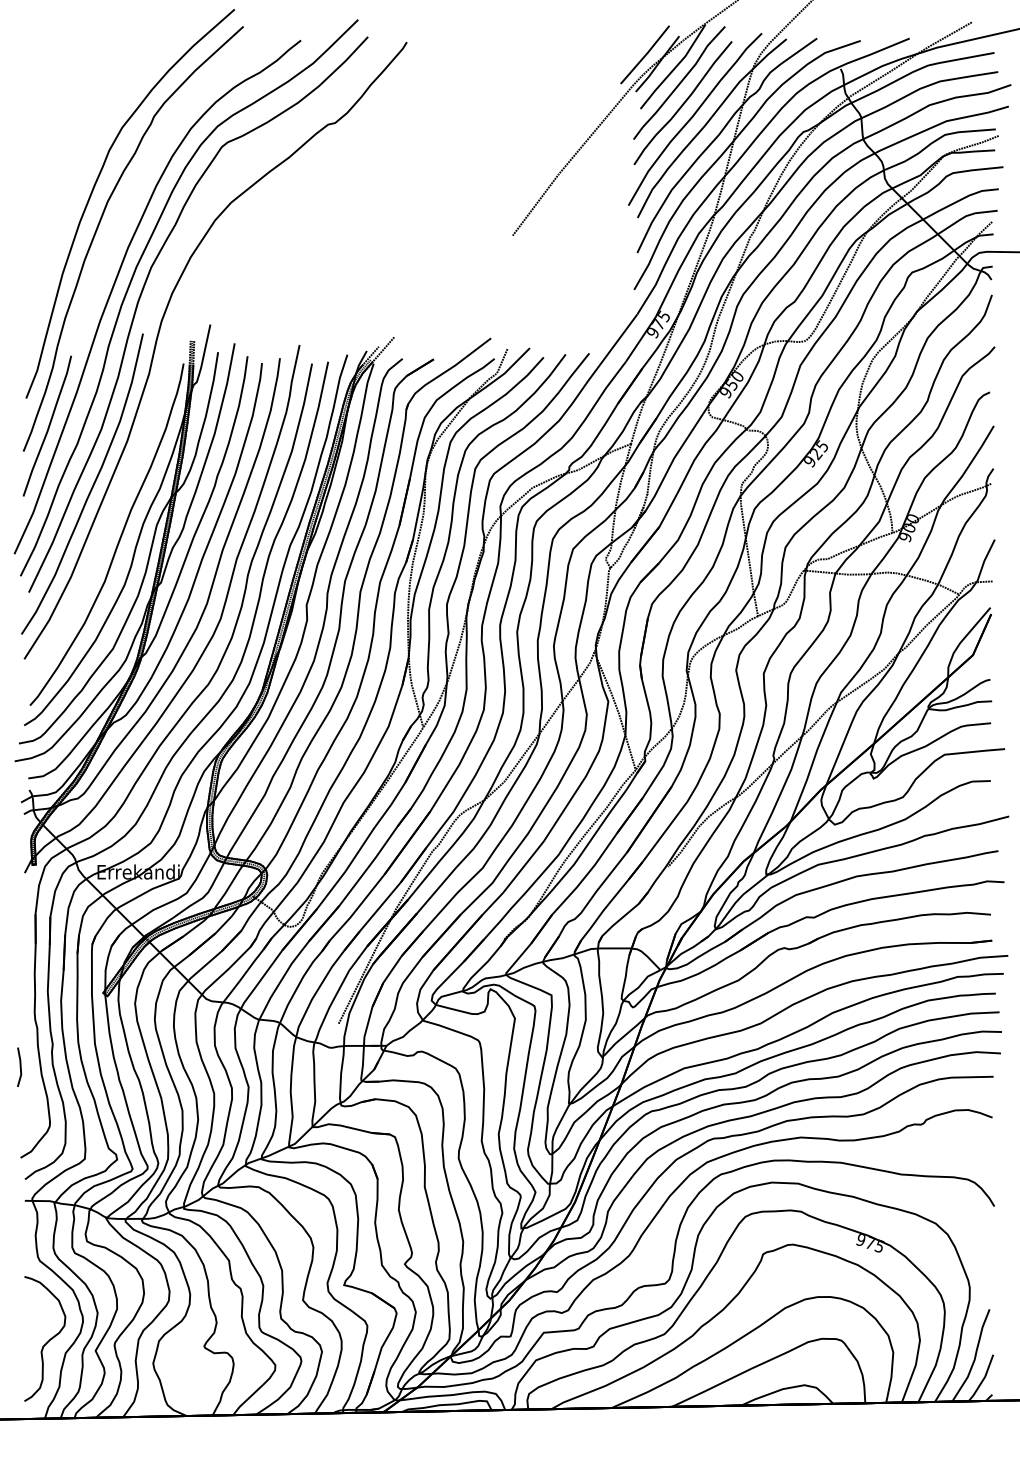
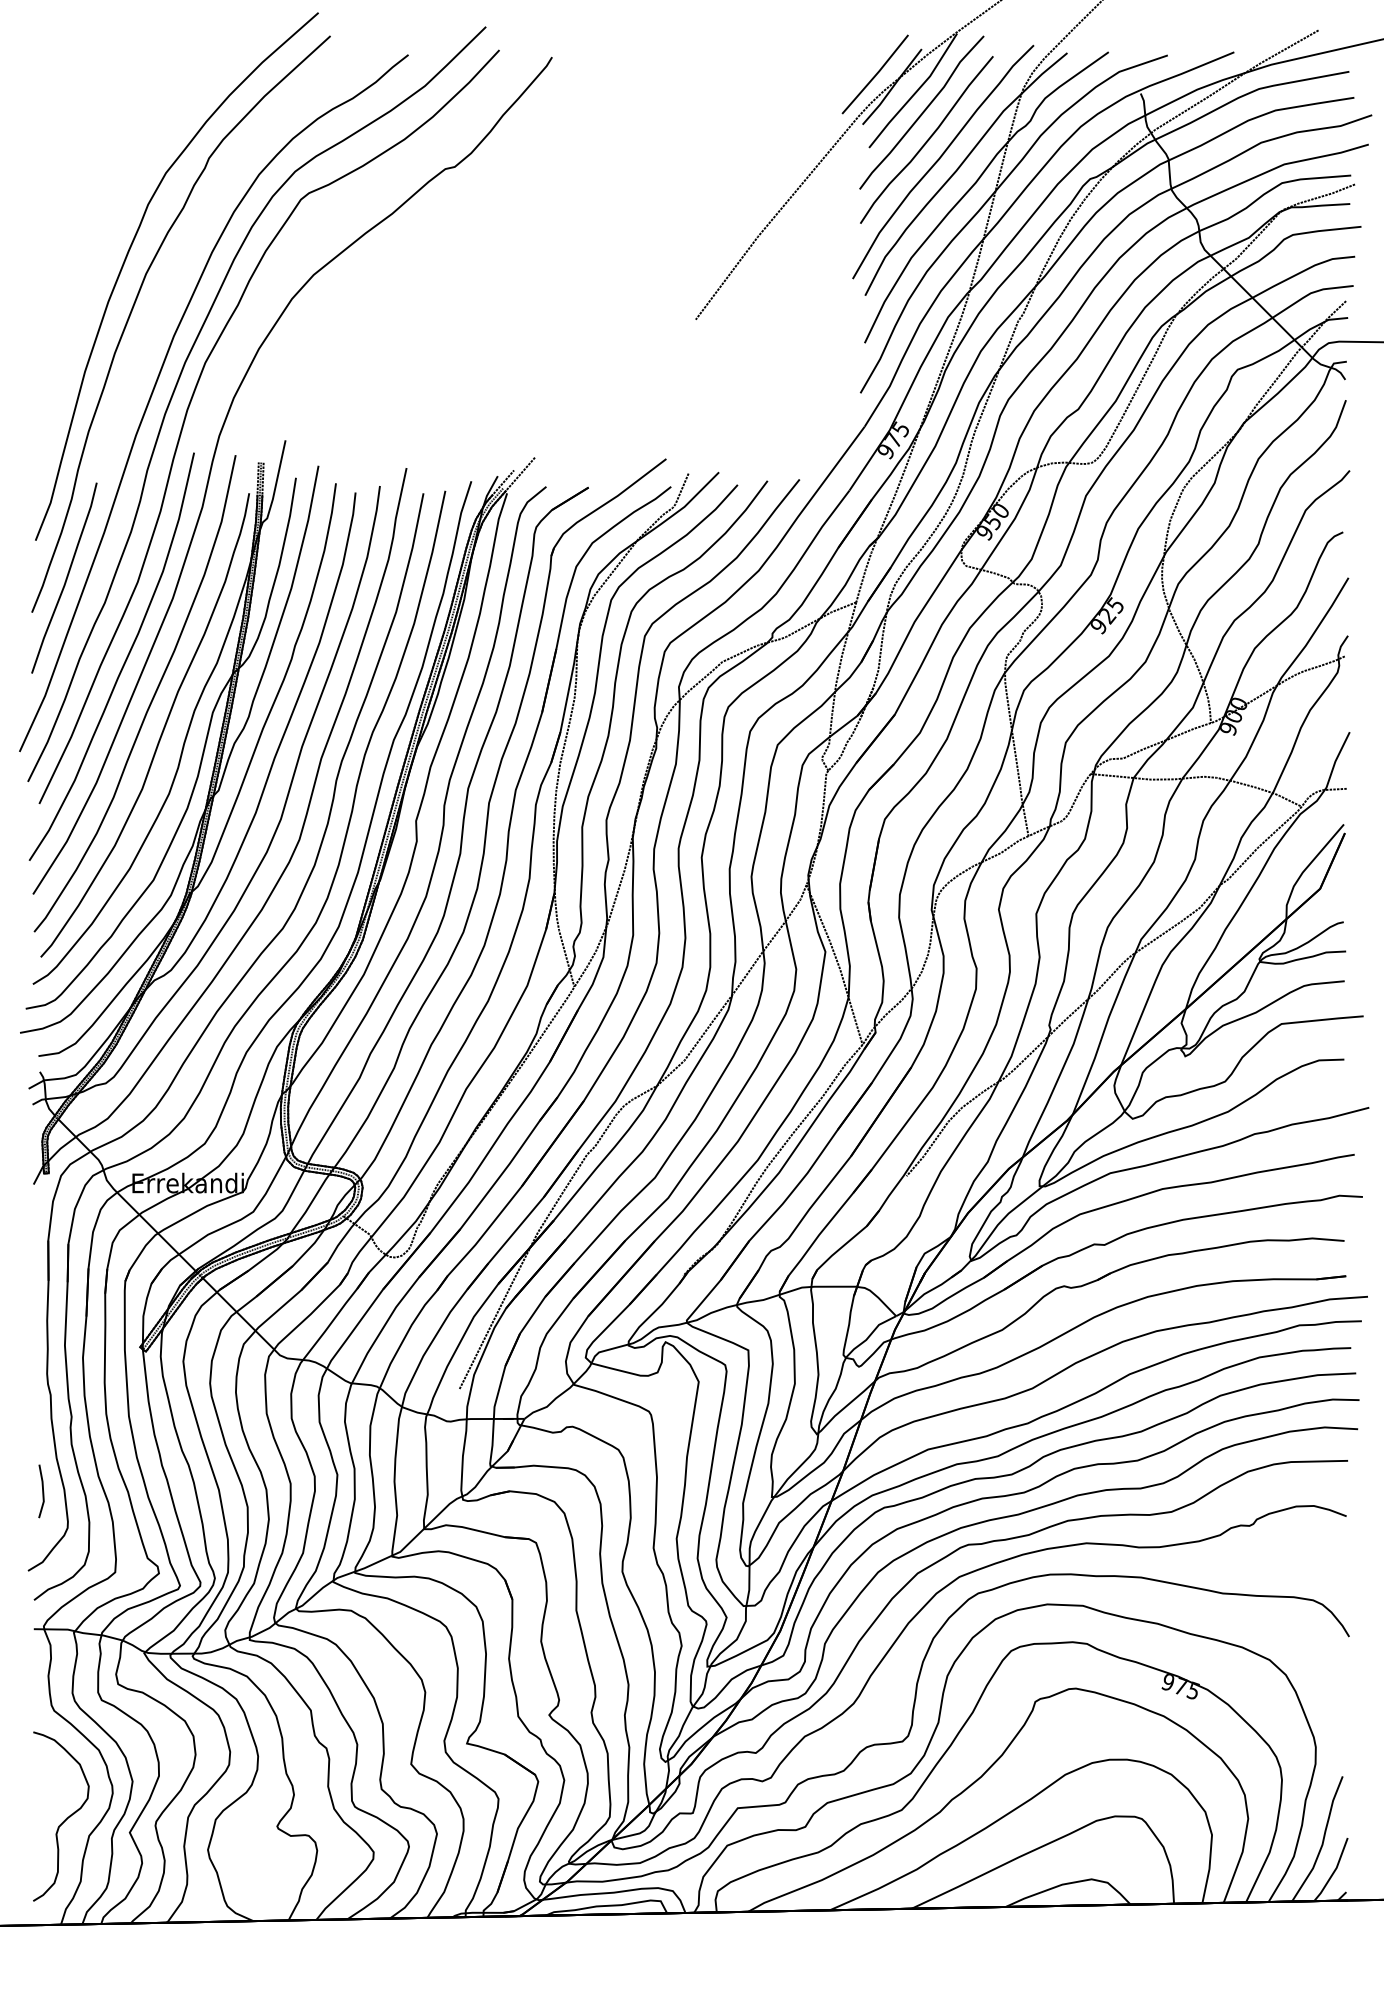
part: (111, 514) -> (151, 698), added
line: (19, 1066) -> (41, 1490), moved

